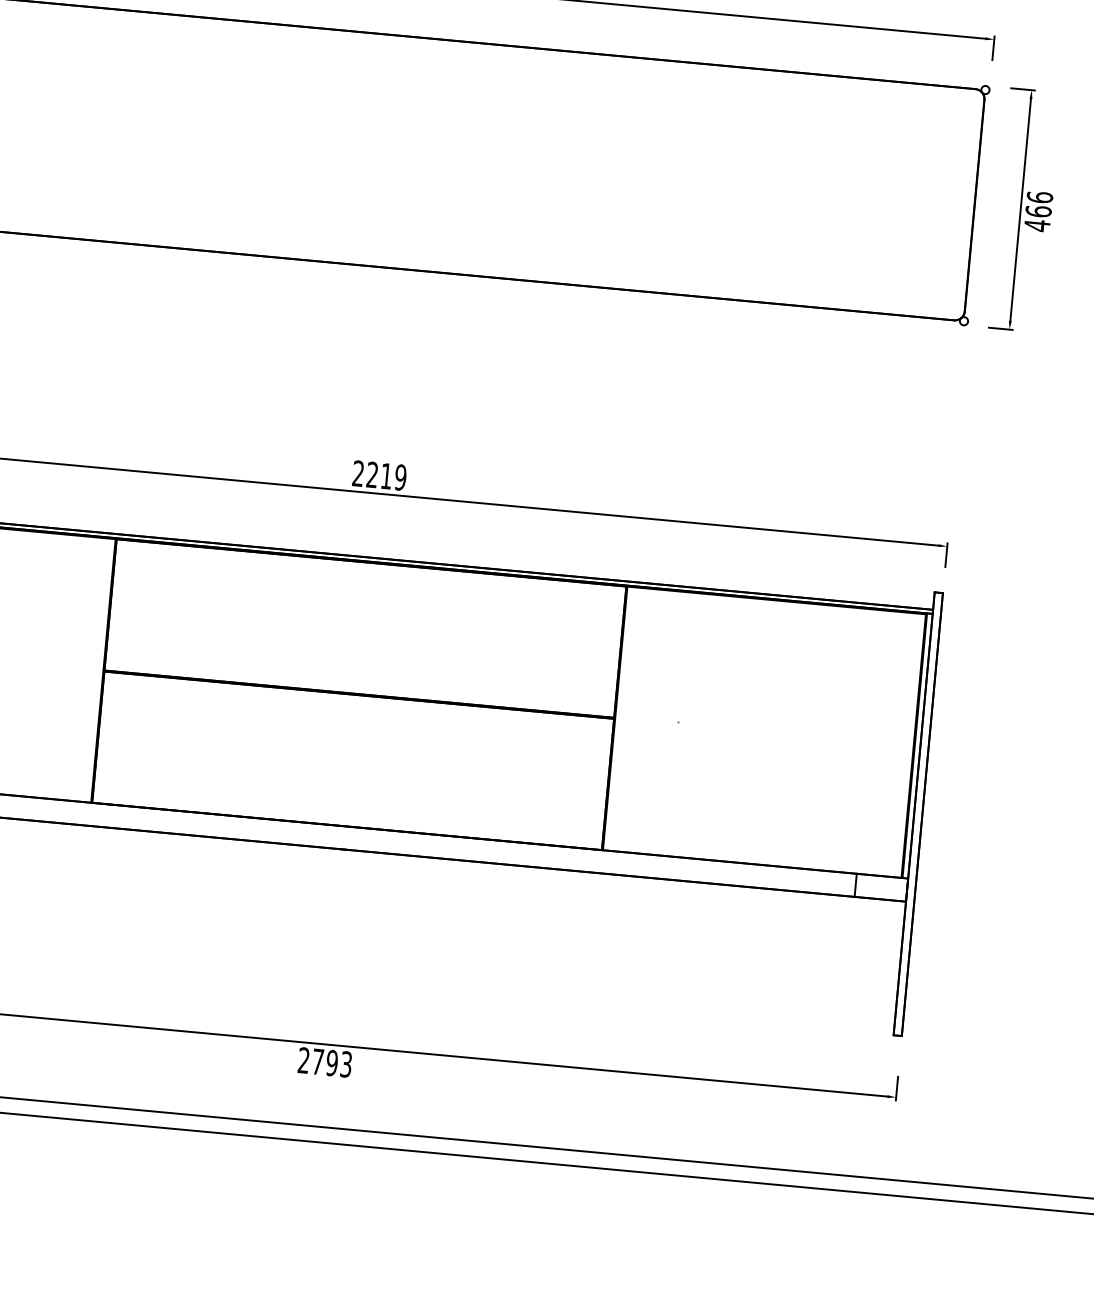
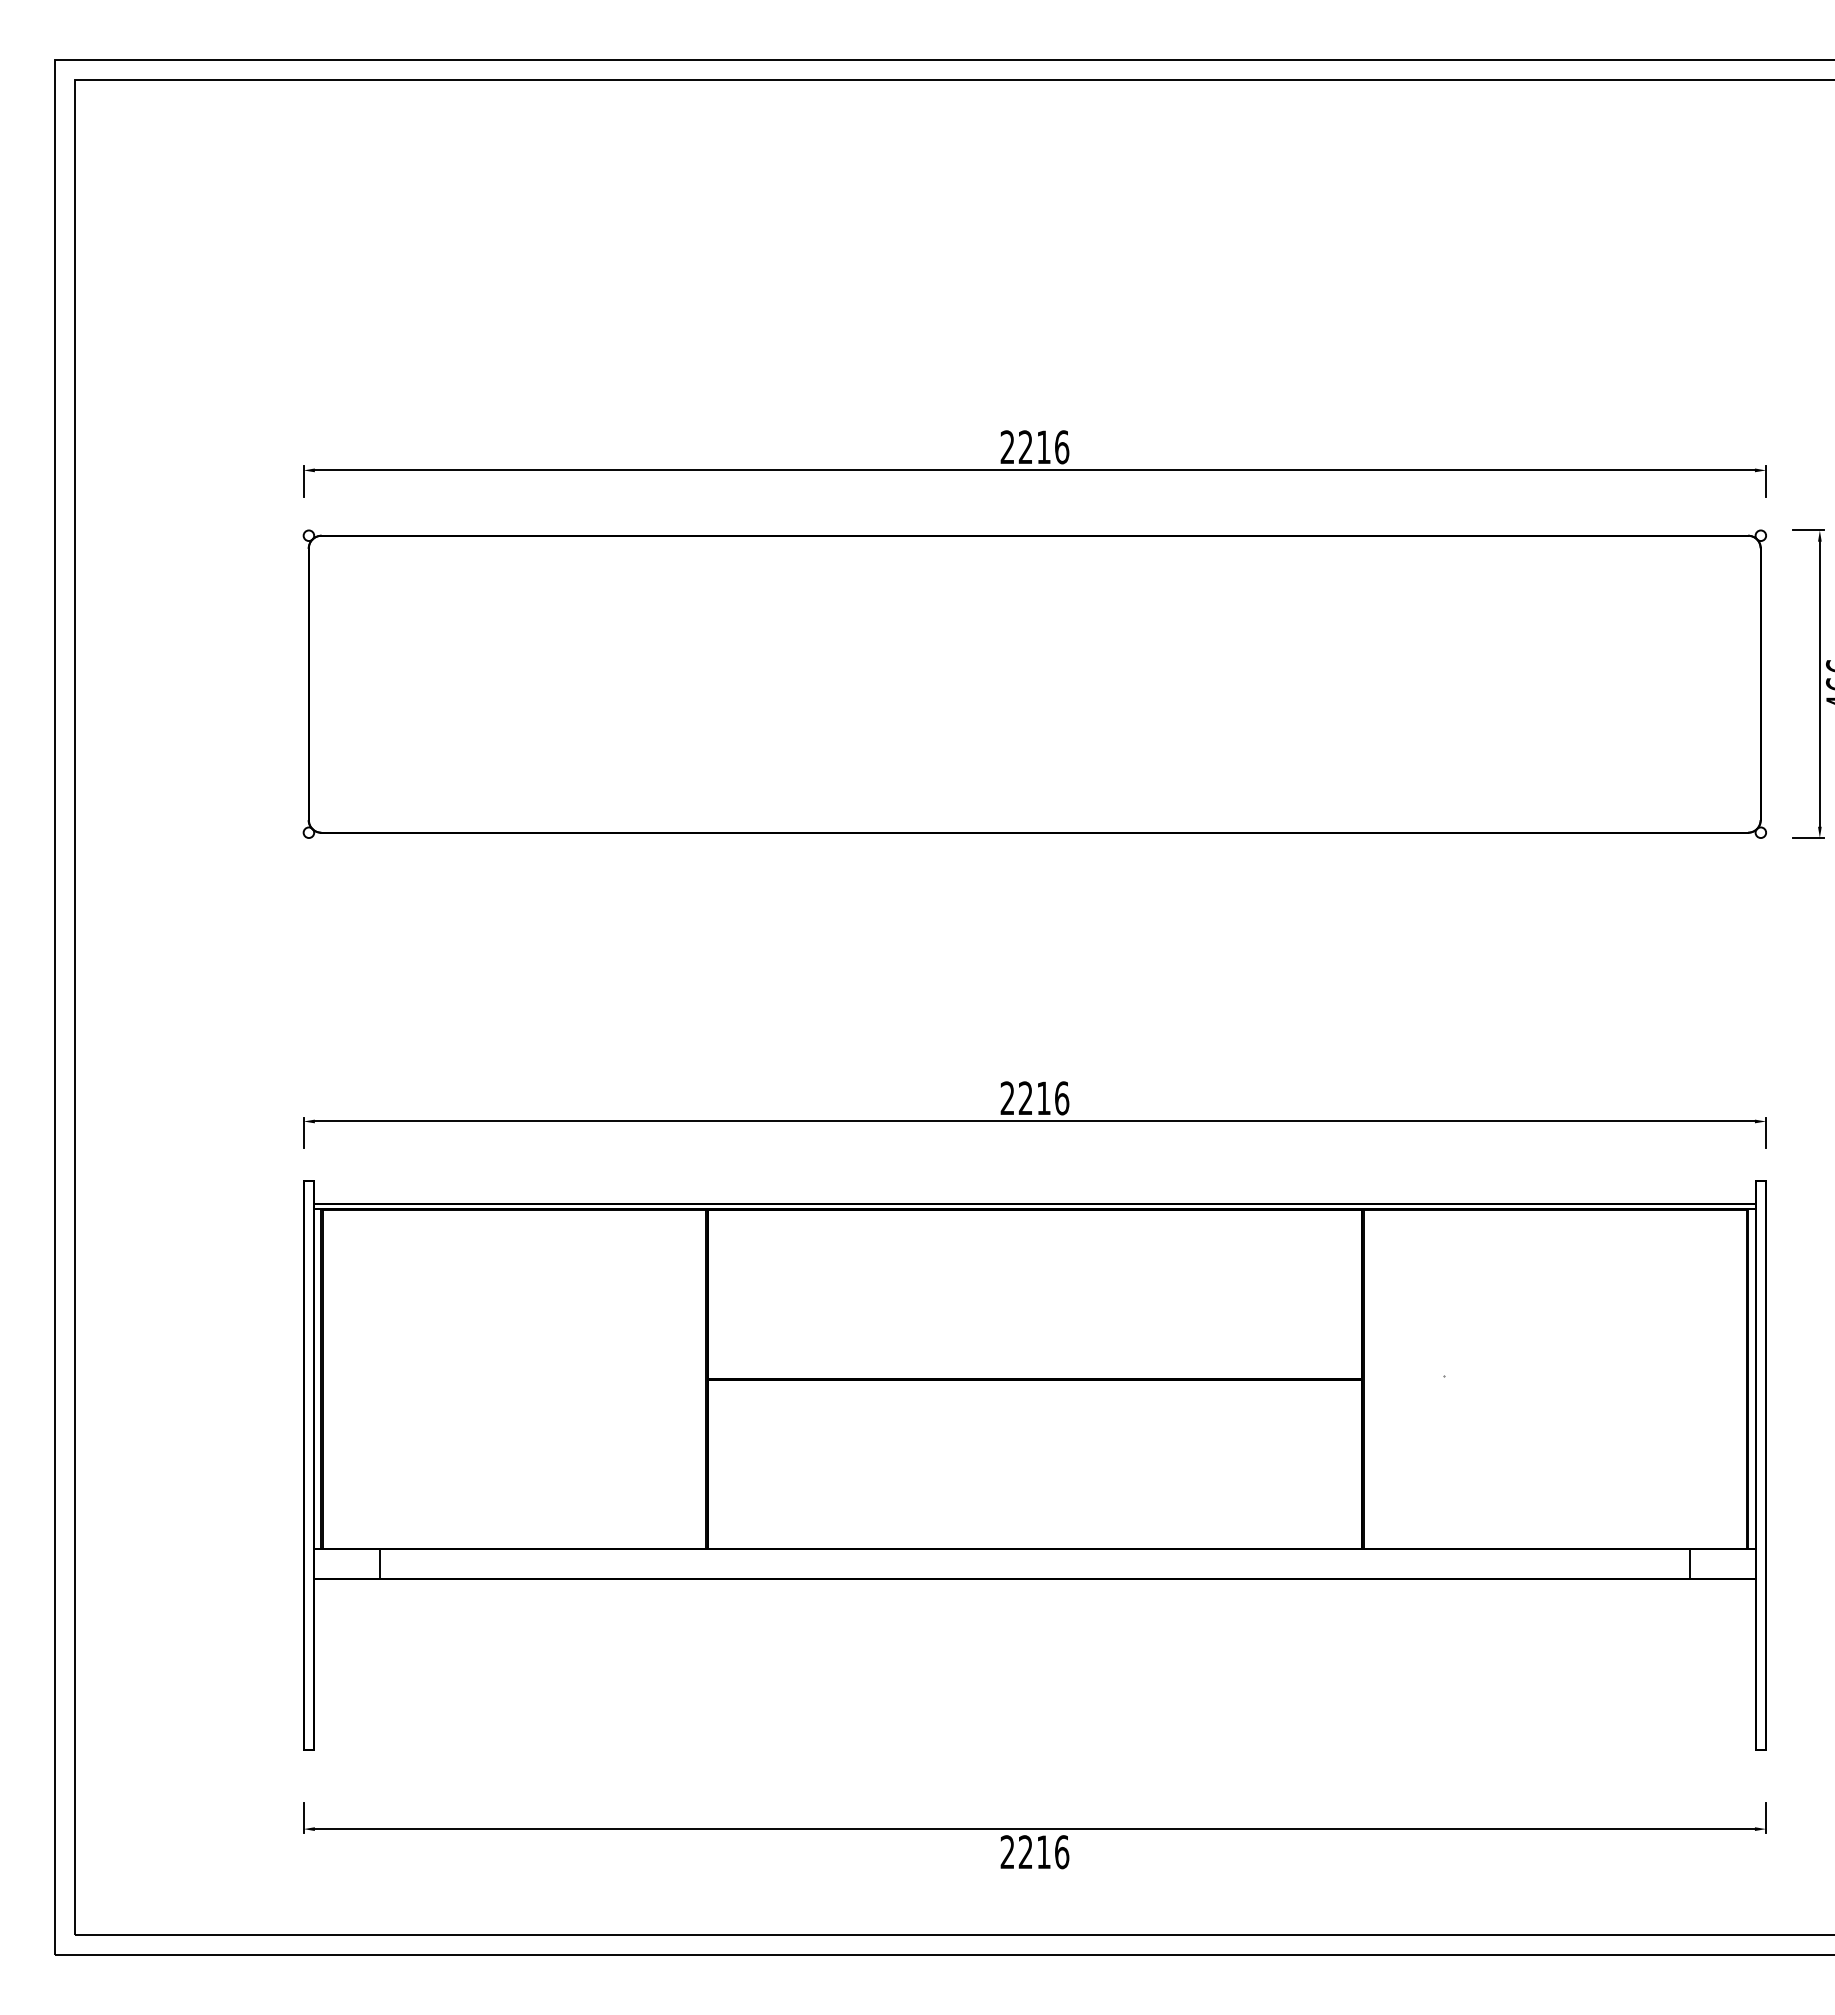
text: (400, 477) -> (1061, 1098), 2219 -> 2216
text: (331, 1063) -> (1043, 1852), 2793 -> 2216

